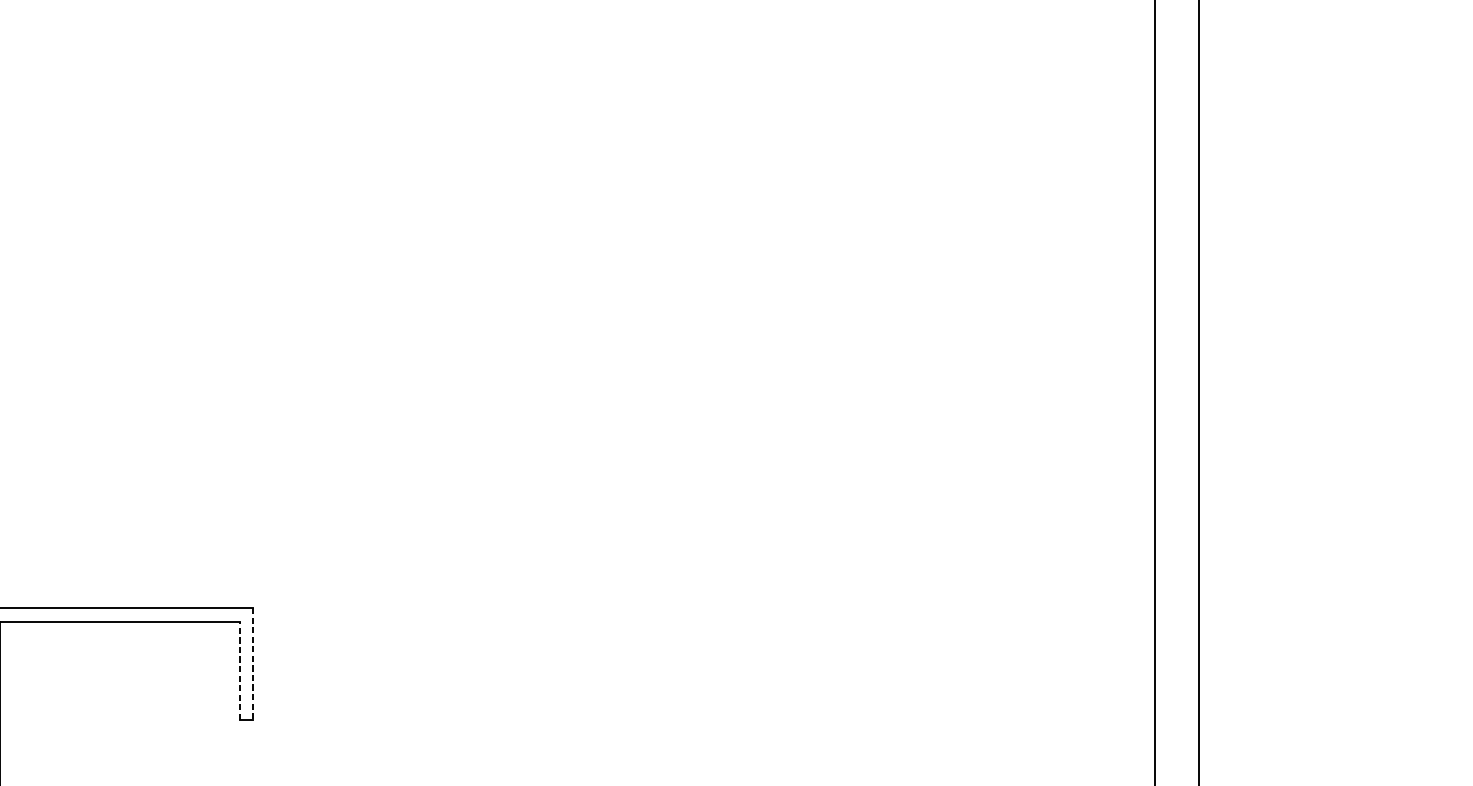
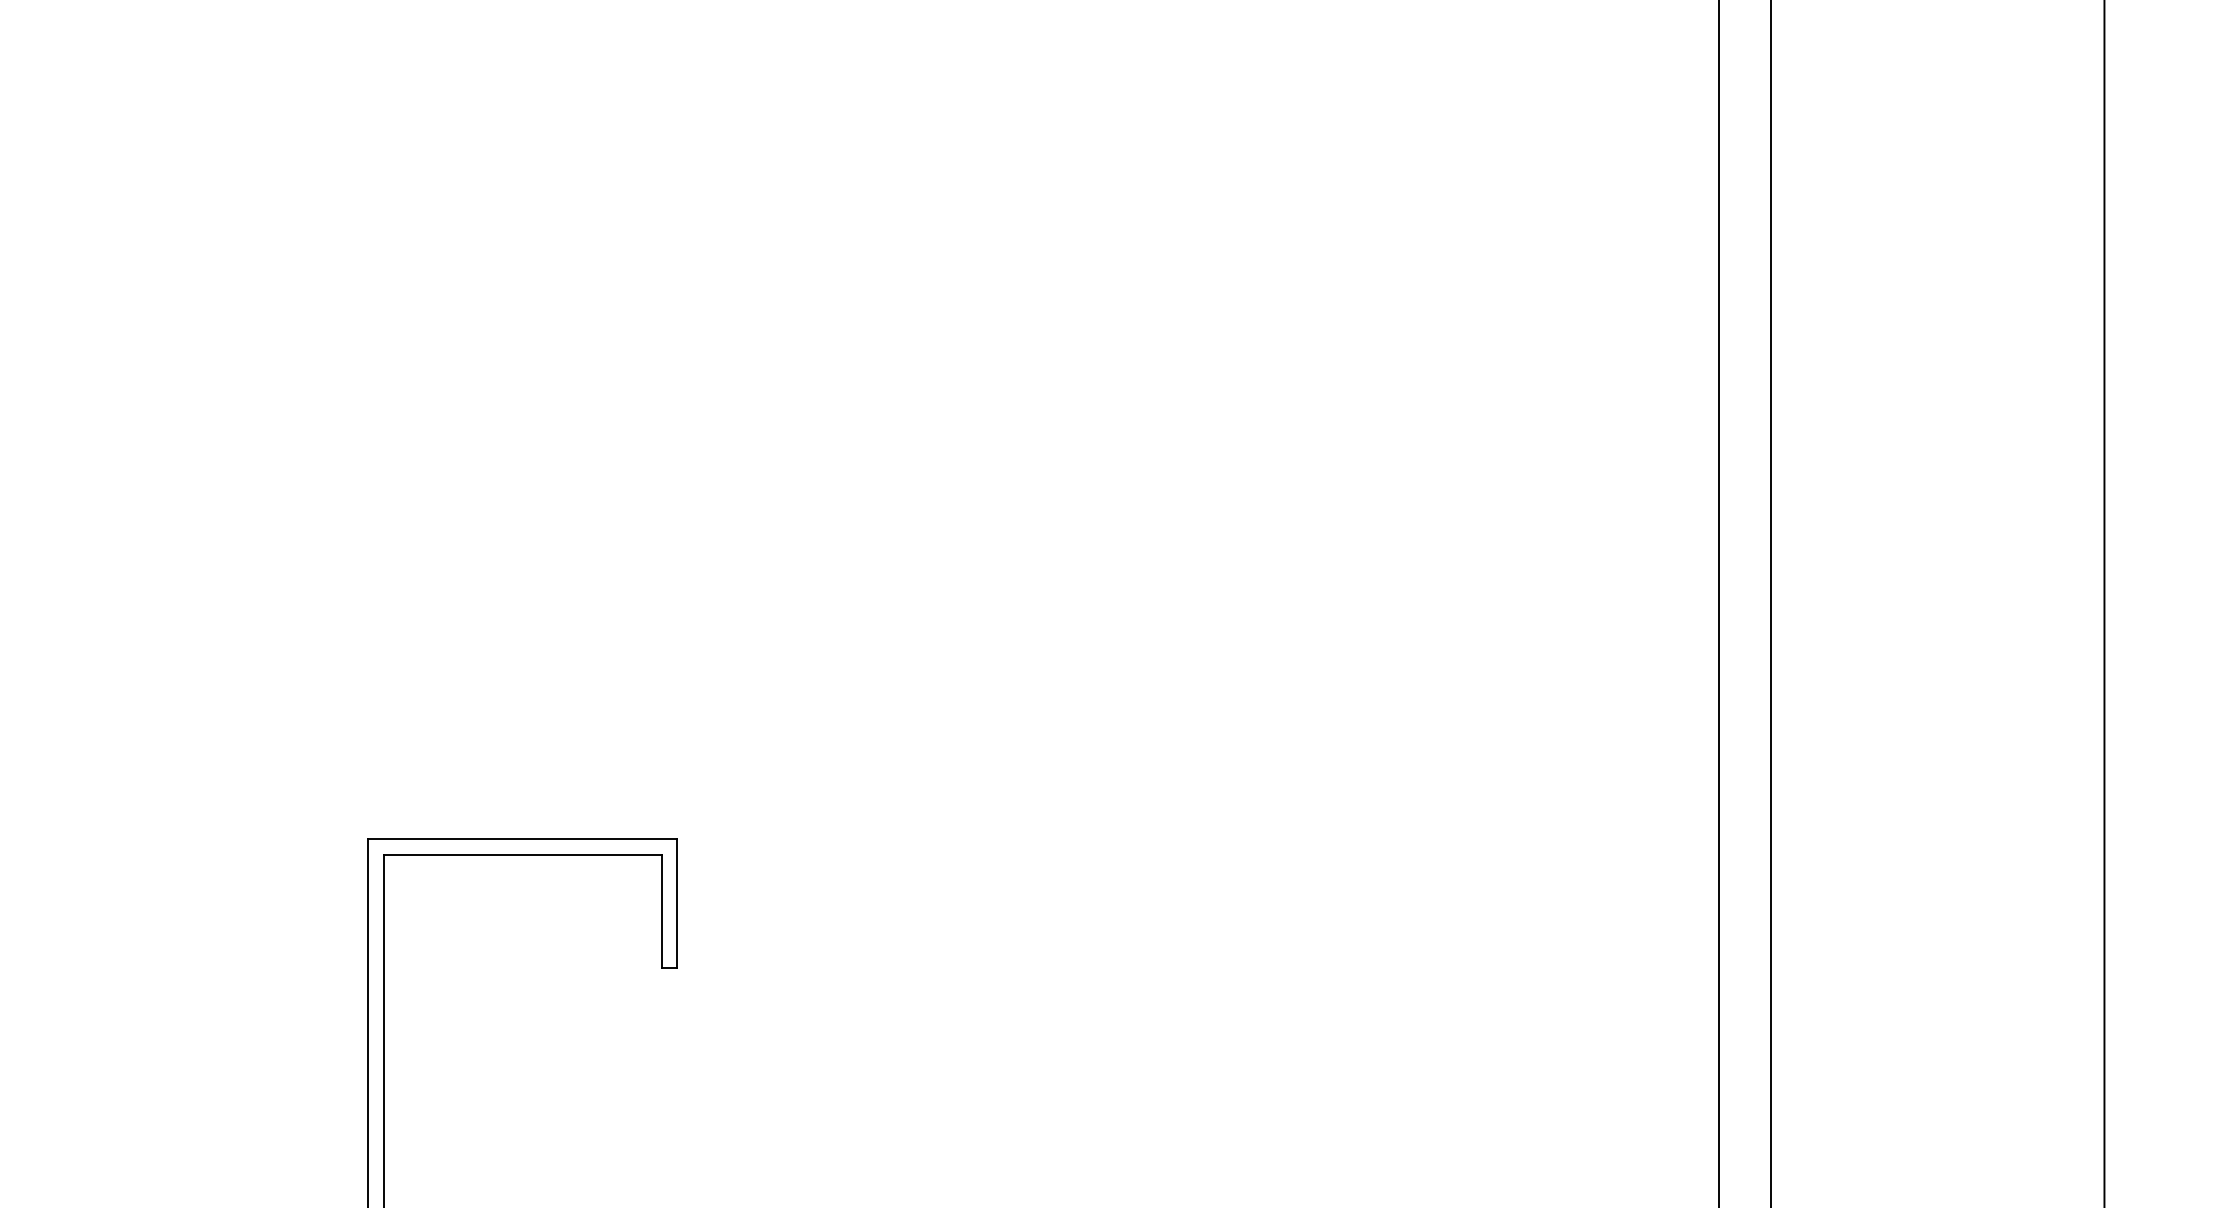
line: (253, 664) -> (677, 903), dashed -> solid
line: (239, 671) -> (661, 911), dashed -> solid

